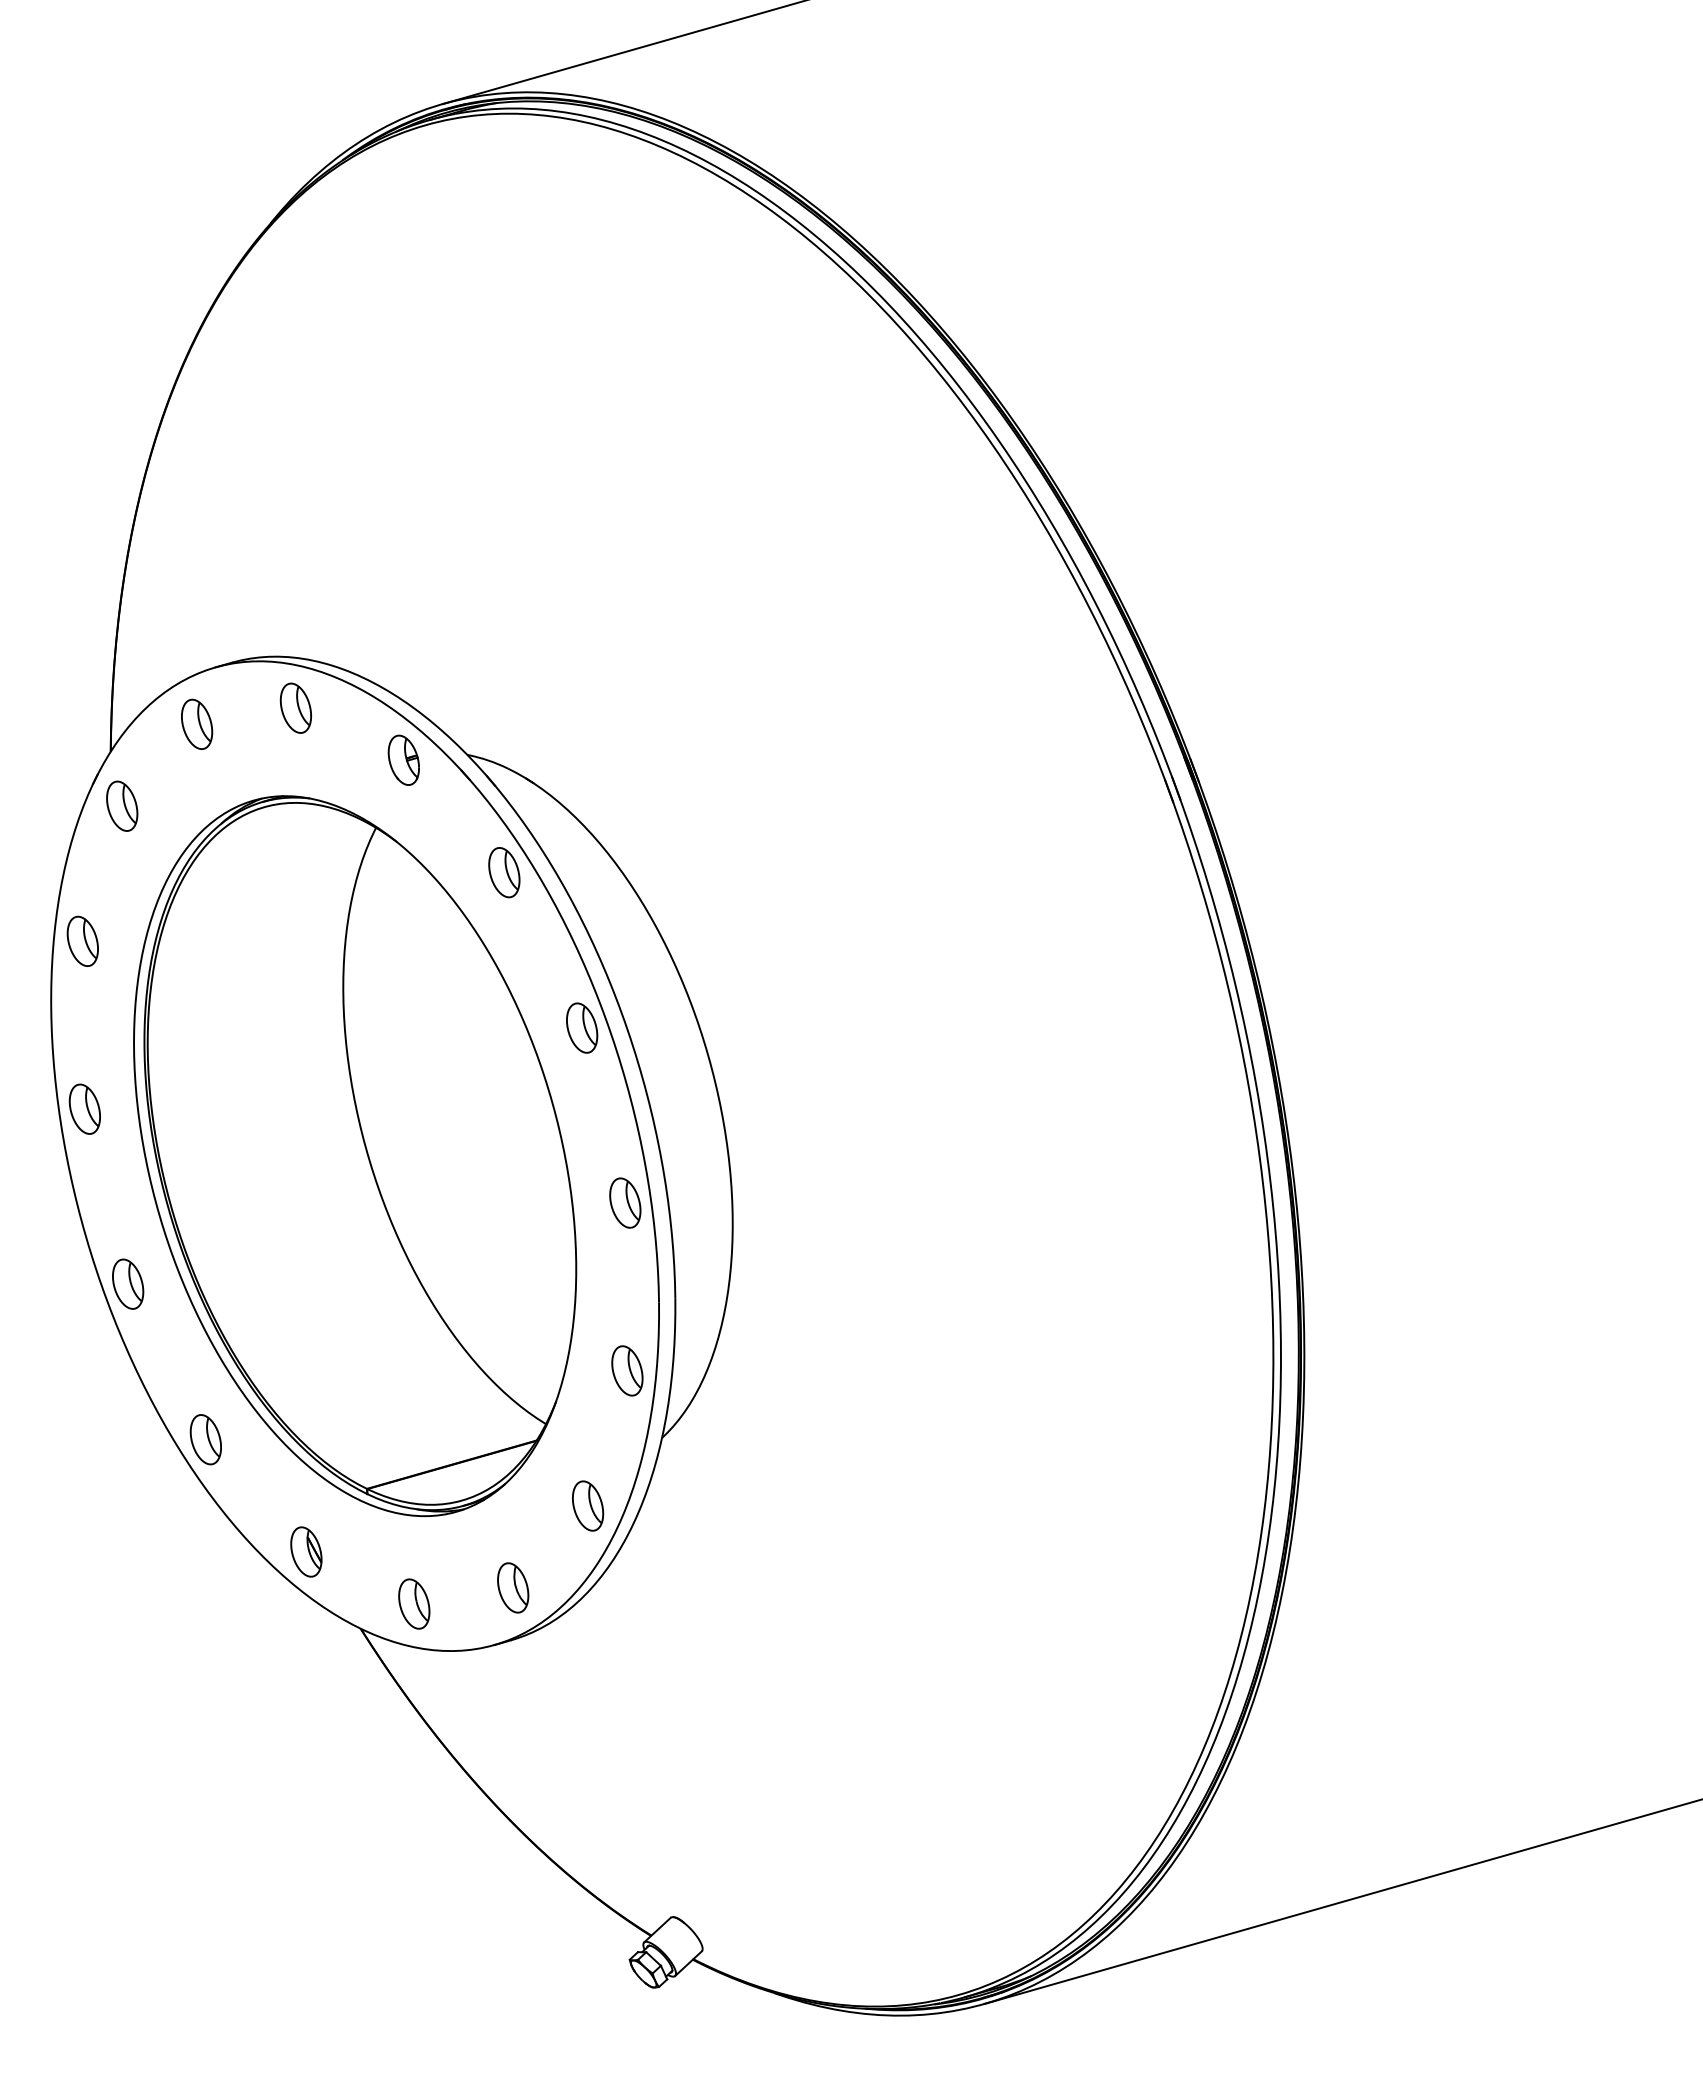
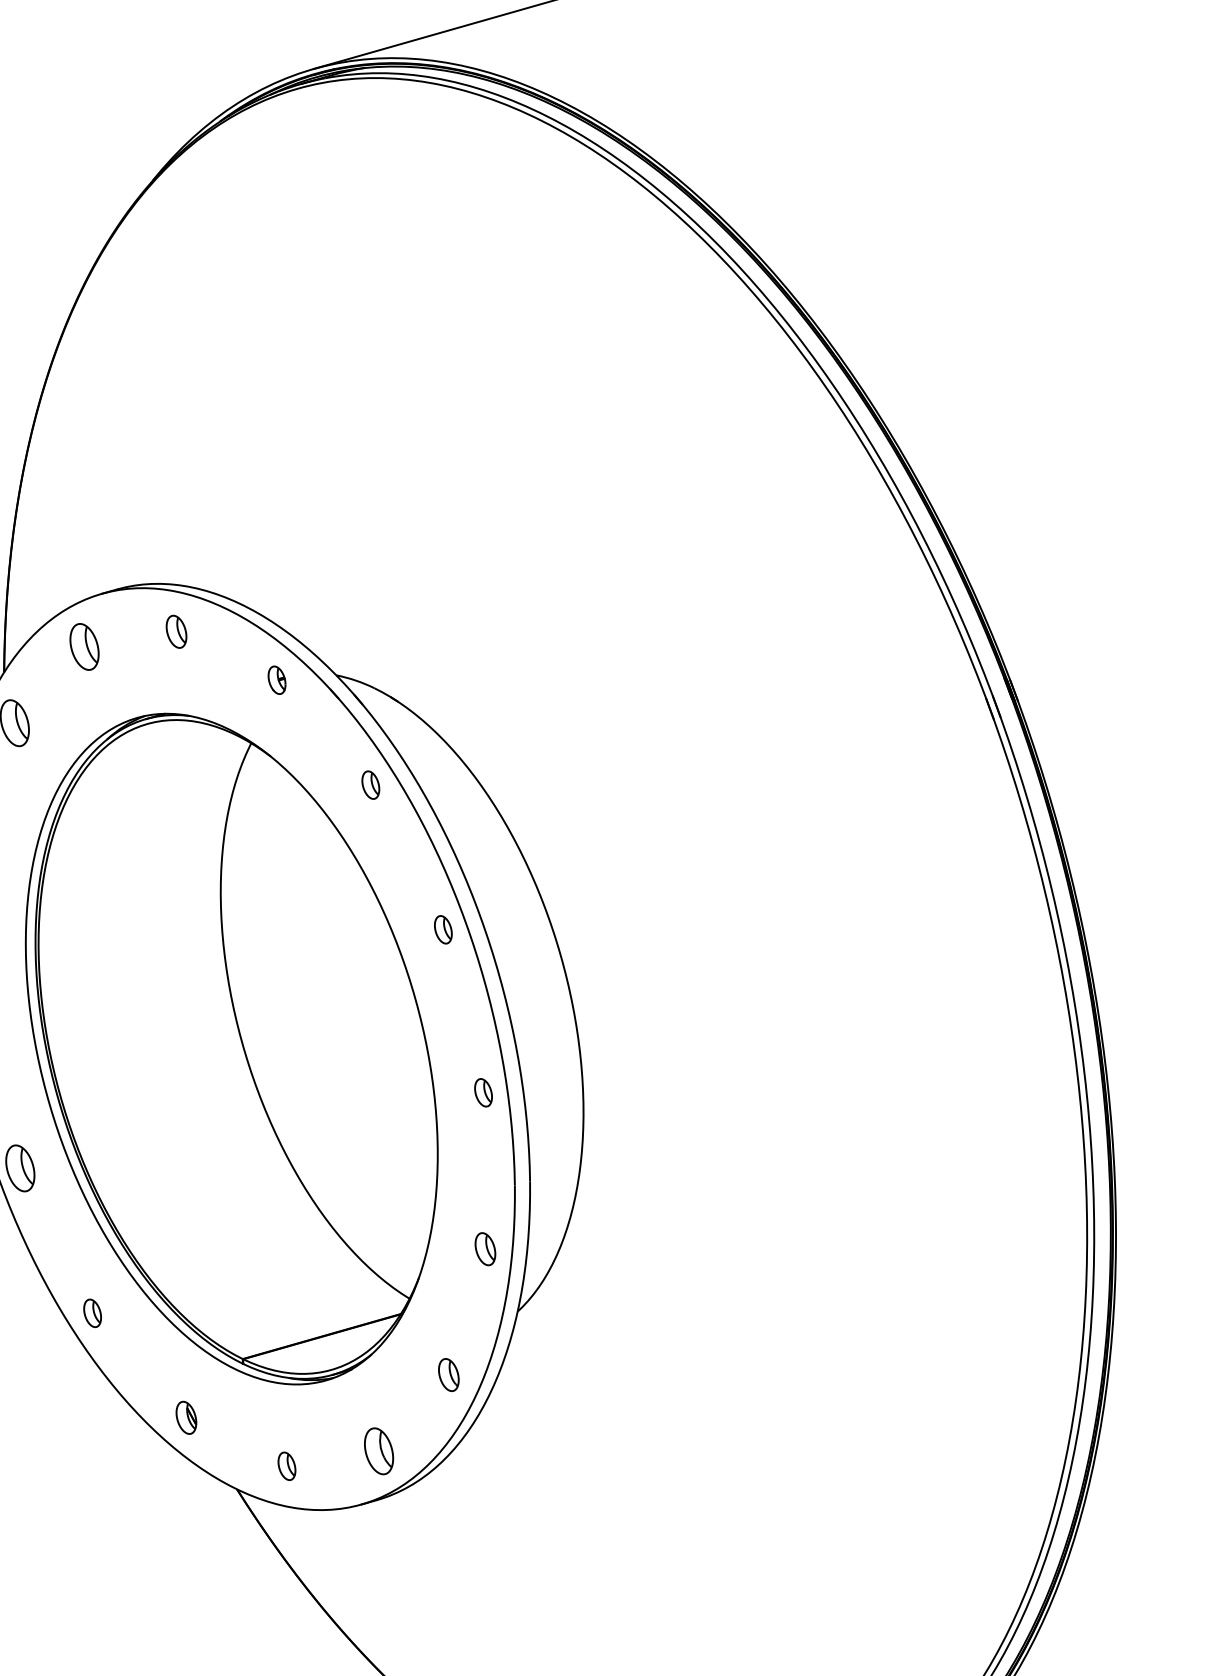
part: (295, 707) -> (176, 631), size x0.7
part: (403, 759) -> (276, 679), size x0.6
part: (504, 872) -> (370, 784), size x0.6
part: (582, 1027) -> (443, 929), size x0.6
part: (625, 1202) -> (483, 1092), size x0.6
part: (627, 1370) -> (485, 1248), size x0.7
part: (205, 1439) -> (92, 1313), size x0.6
part: (588, 1505) -> (449, 1374), size x0.7
part: (306, 1551) -> (186, 1417), size x0.7
part: (414, 1603) -> (287, 1465), size x0.6

